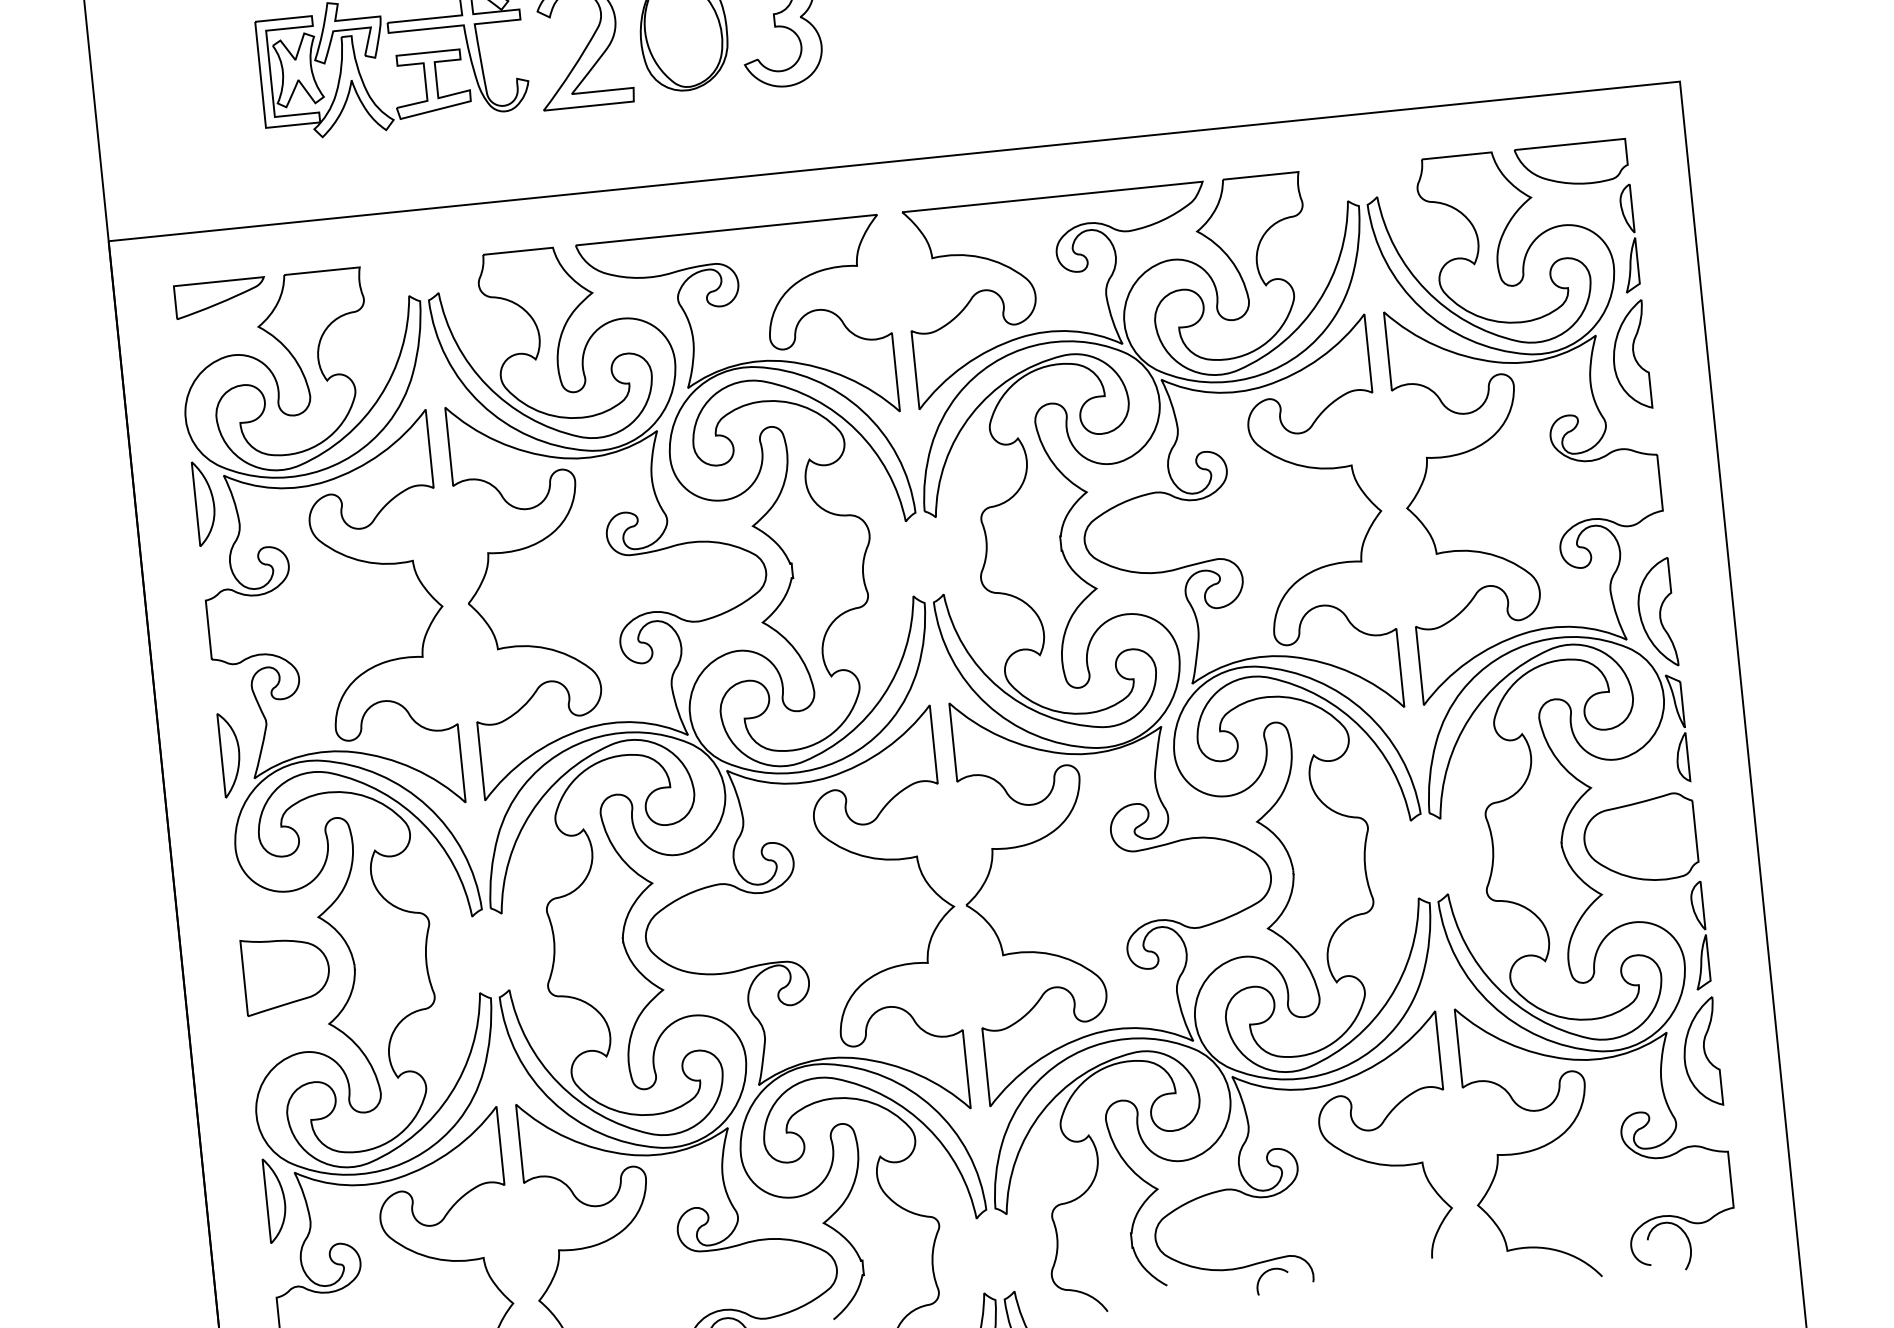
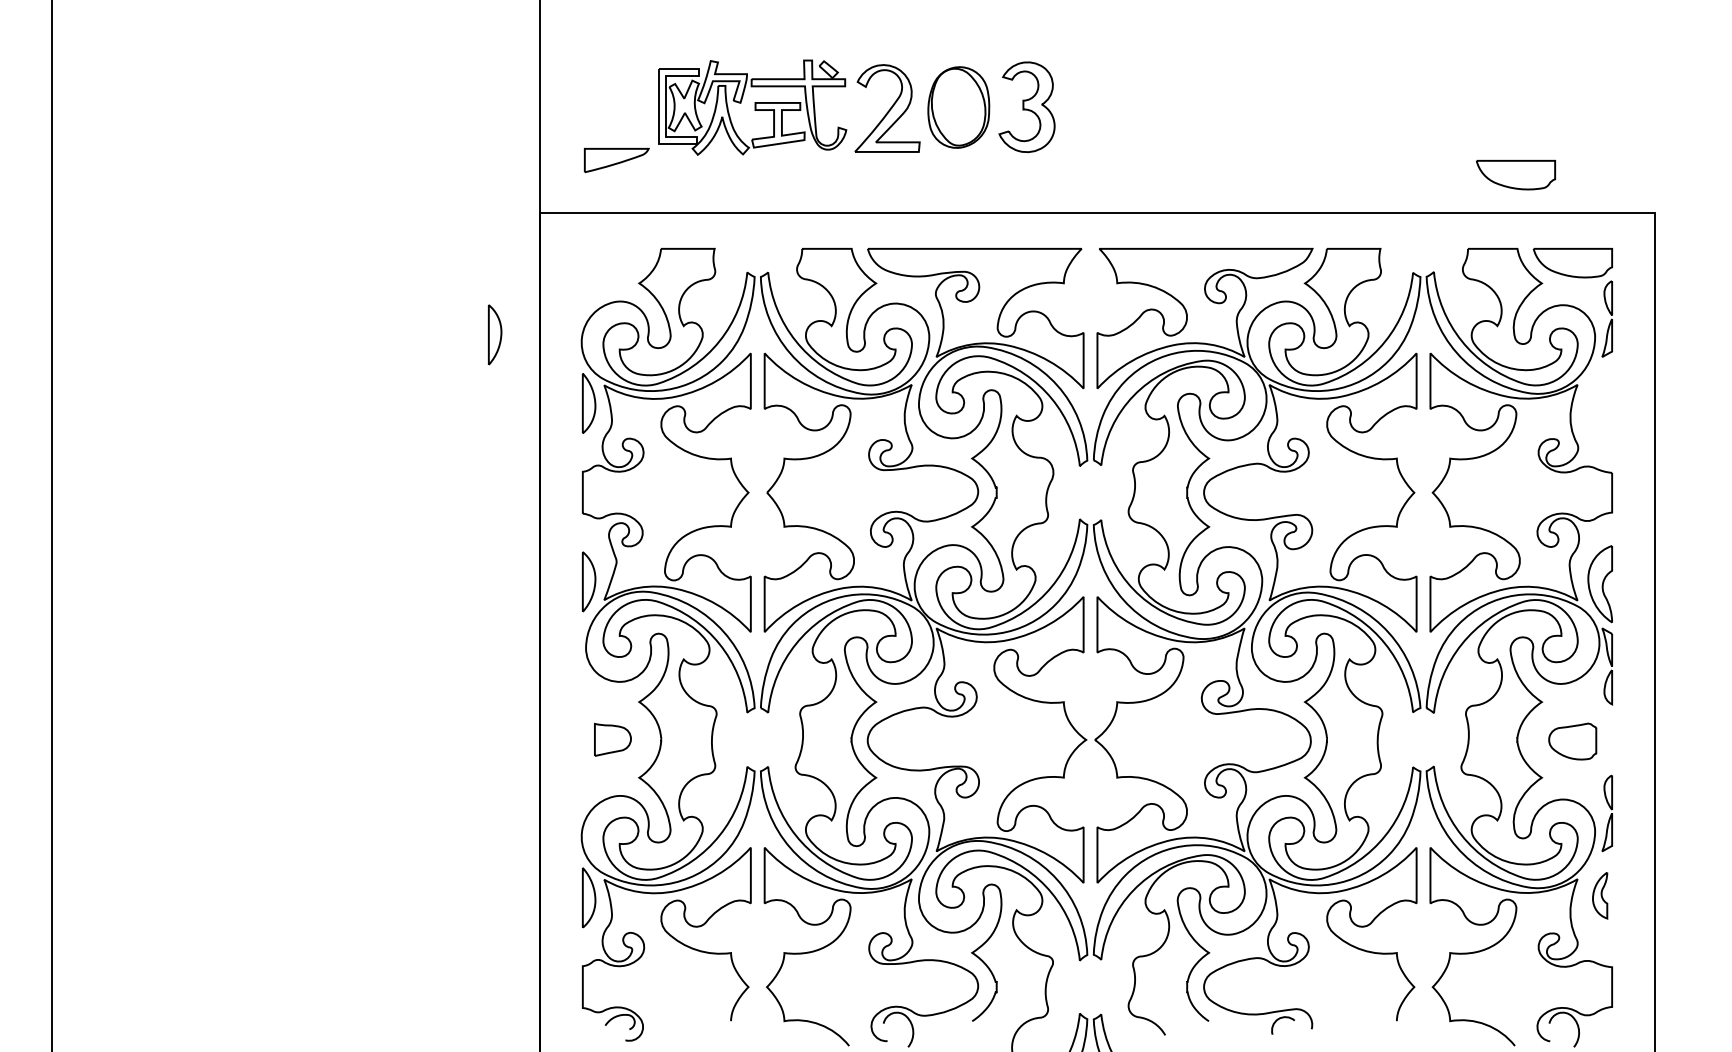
part: (1478, 49) -> (1515, 175), added
part: (220, 298) -> (616, 160), moved
part: (1629, 355) -> (1599, 401), removed
part: (63, 419) -> (495, 334), added
part: (1639, 839) -> (1572, 741), size x0.6
part: (285, 973) -> (612, 739), size x0.6
part: (1699, 1052) -> (1599, 895), size x0.6

